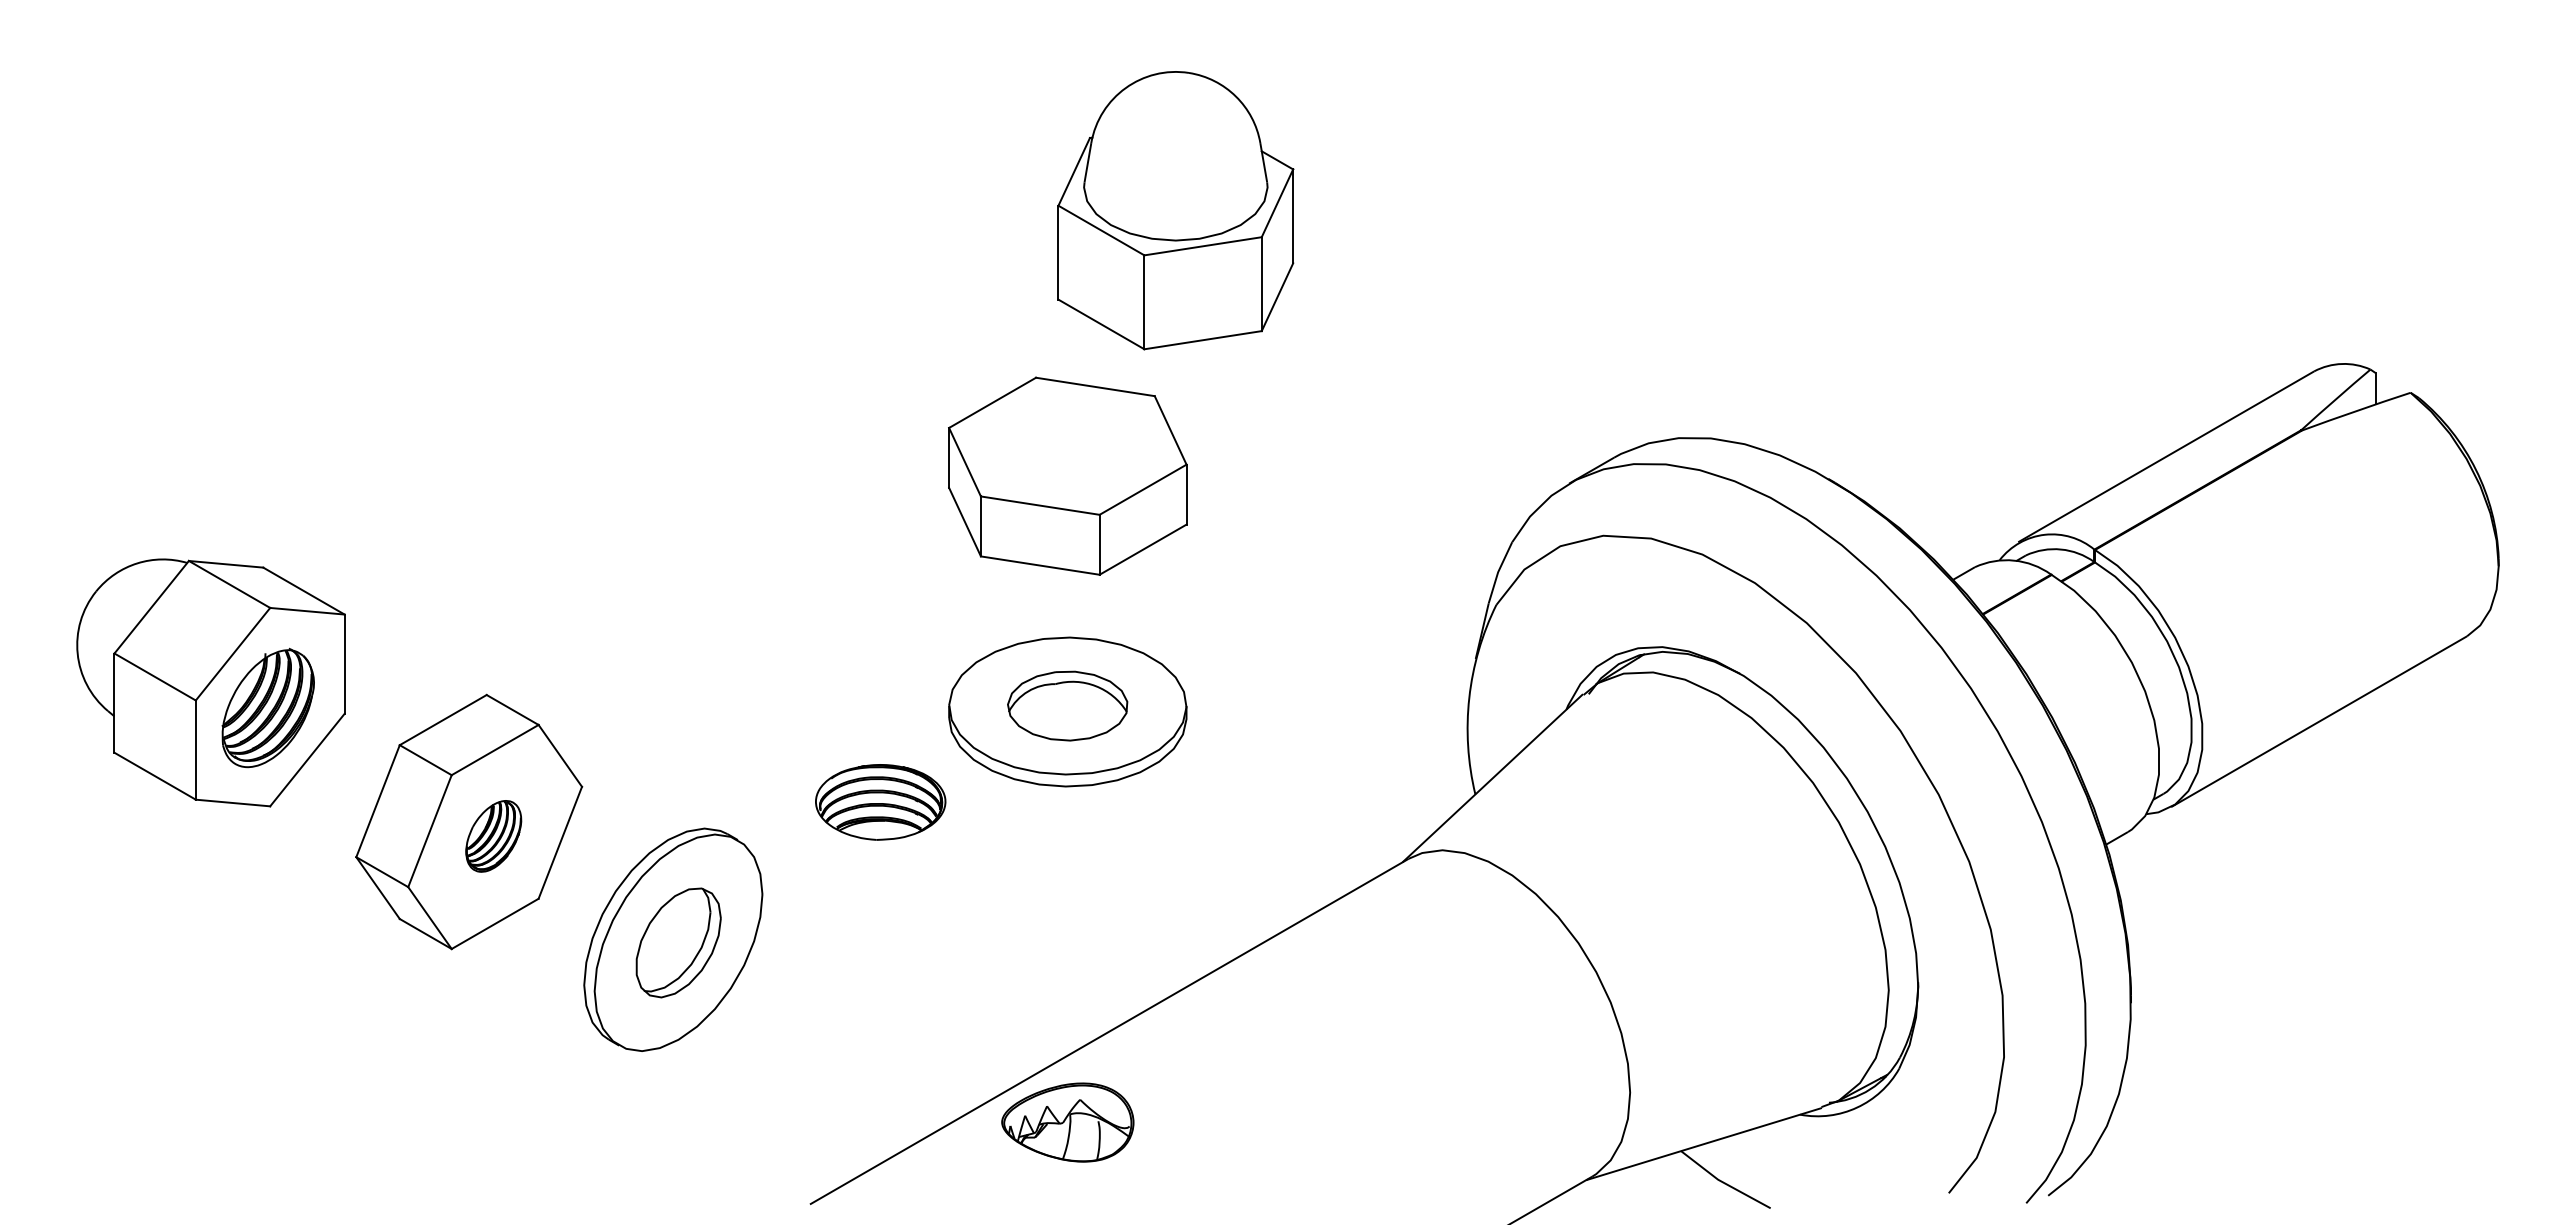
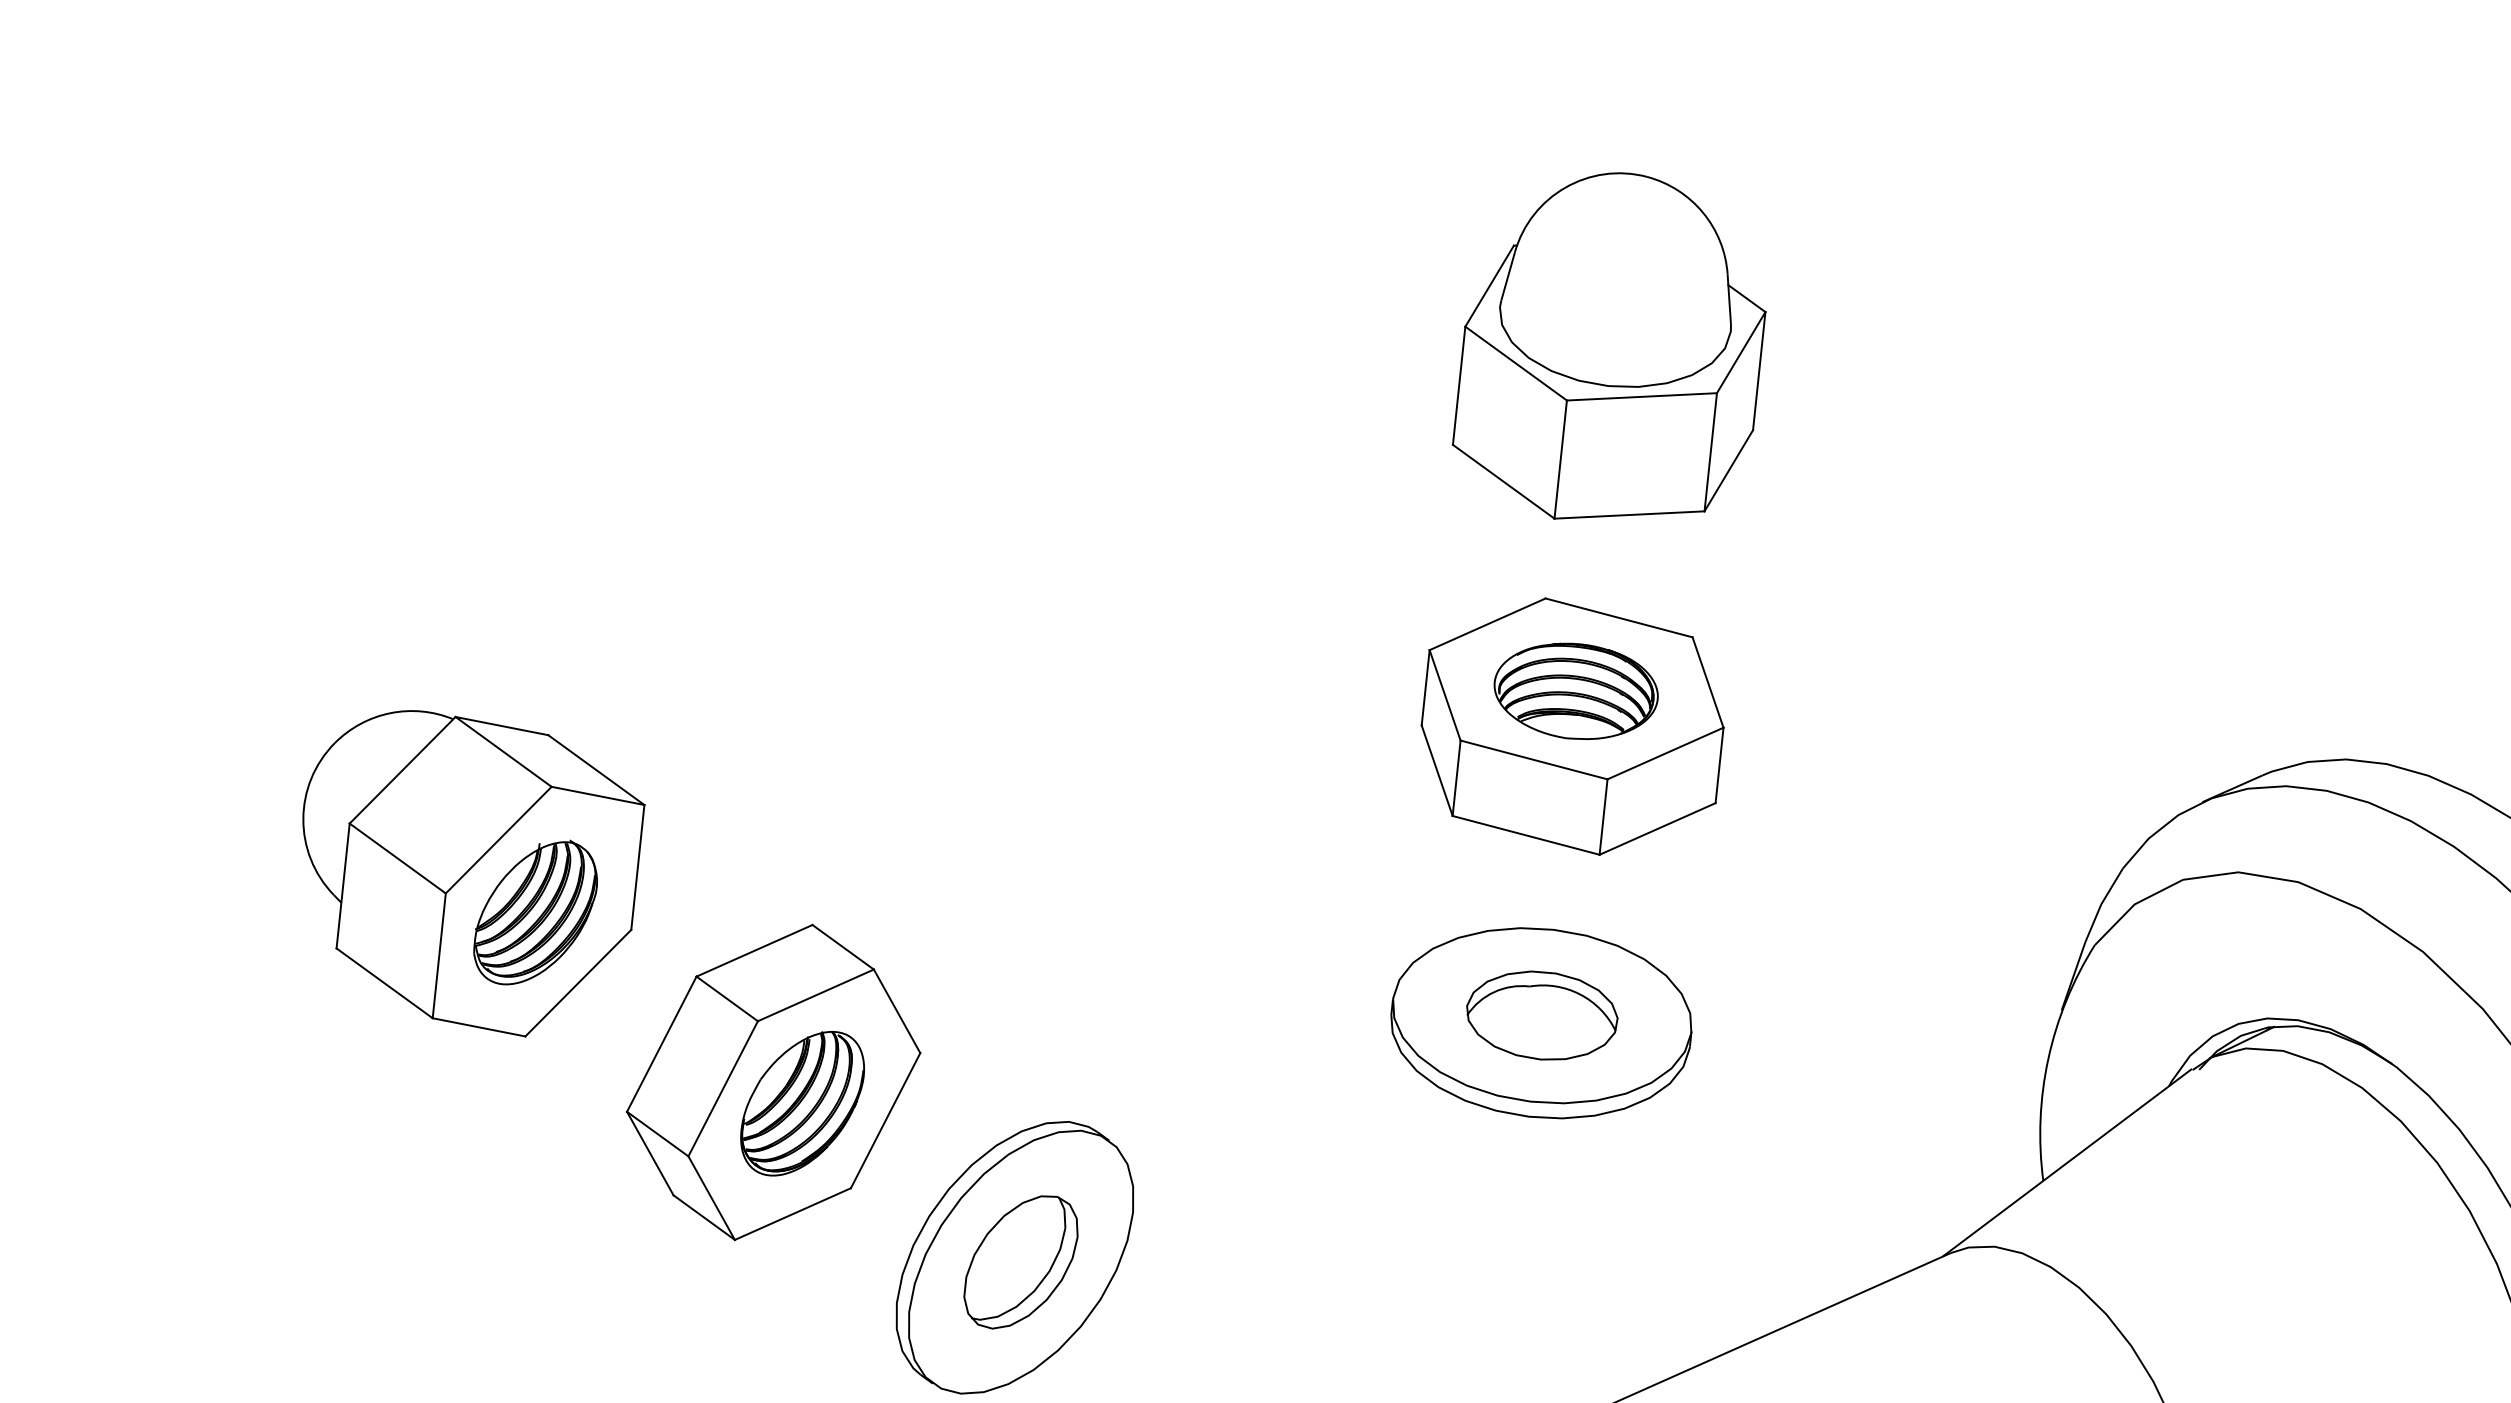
part: (1175, 210) -> (1611, 348), moved
part: (880, 802) -> (1575, 691), moved
part: (493, 836) -> (802, 1103), size x1.67

